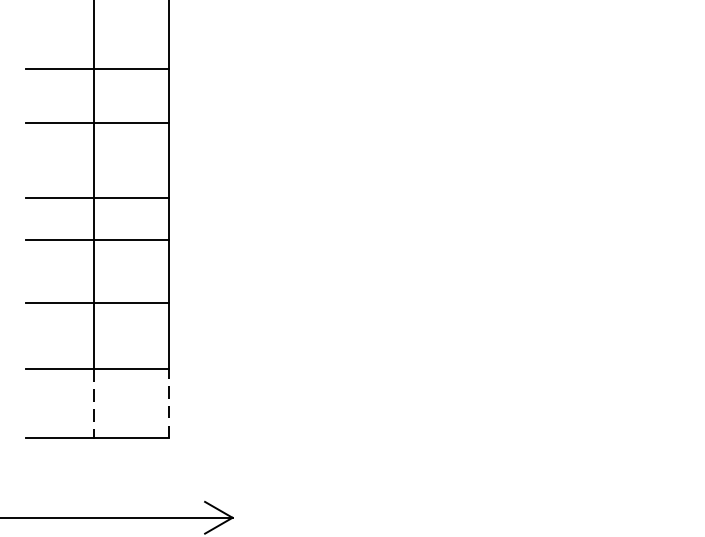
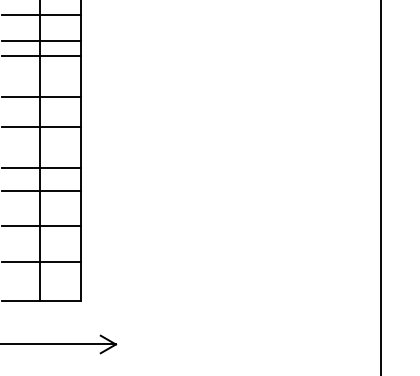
line: (168, 401) -> (80, 280), dashed -> solid
line: (94, 403) -> (39, 281), dashed -> solid

